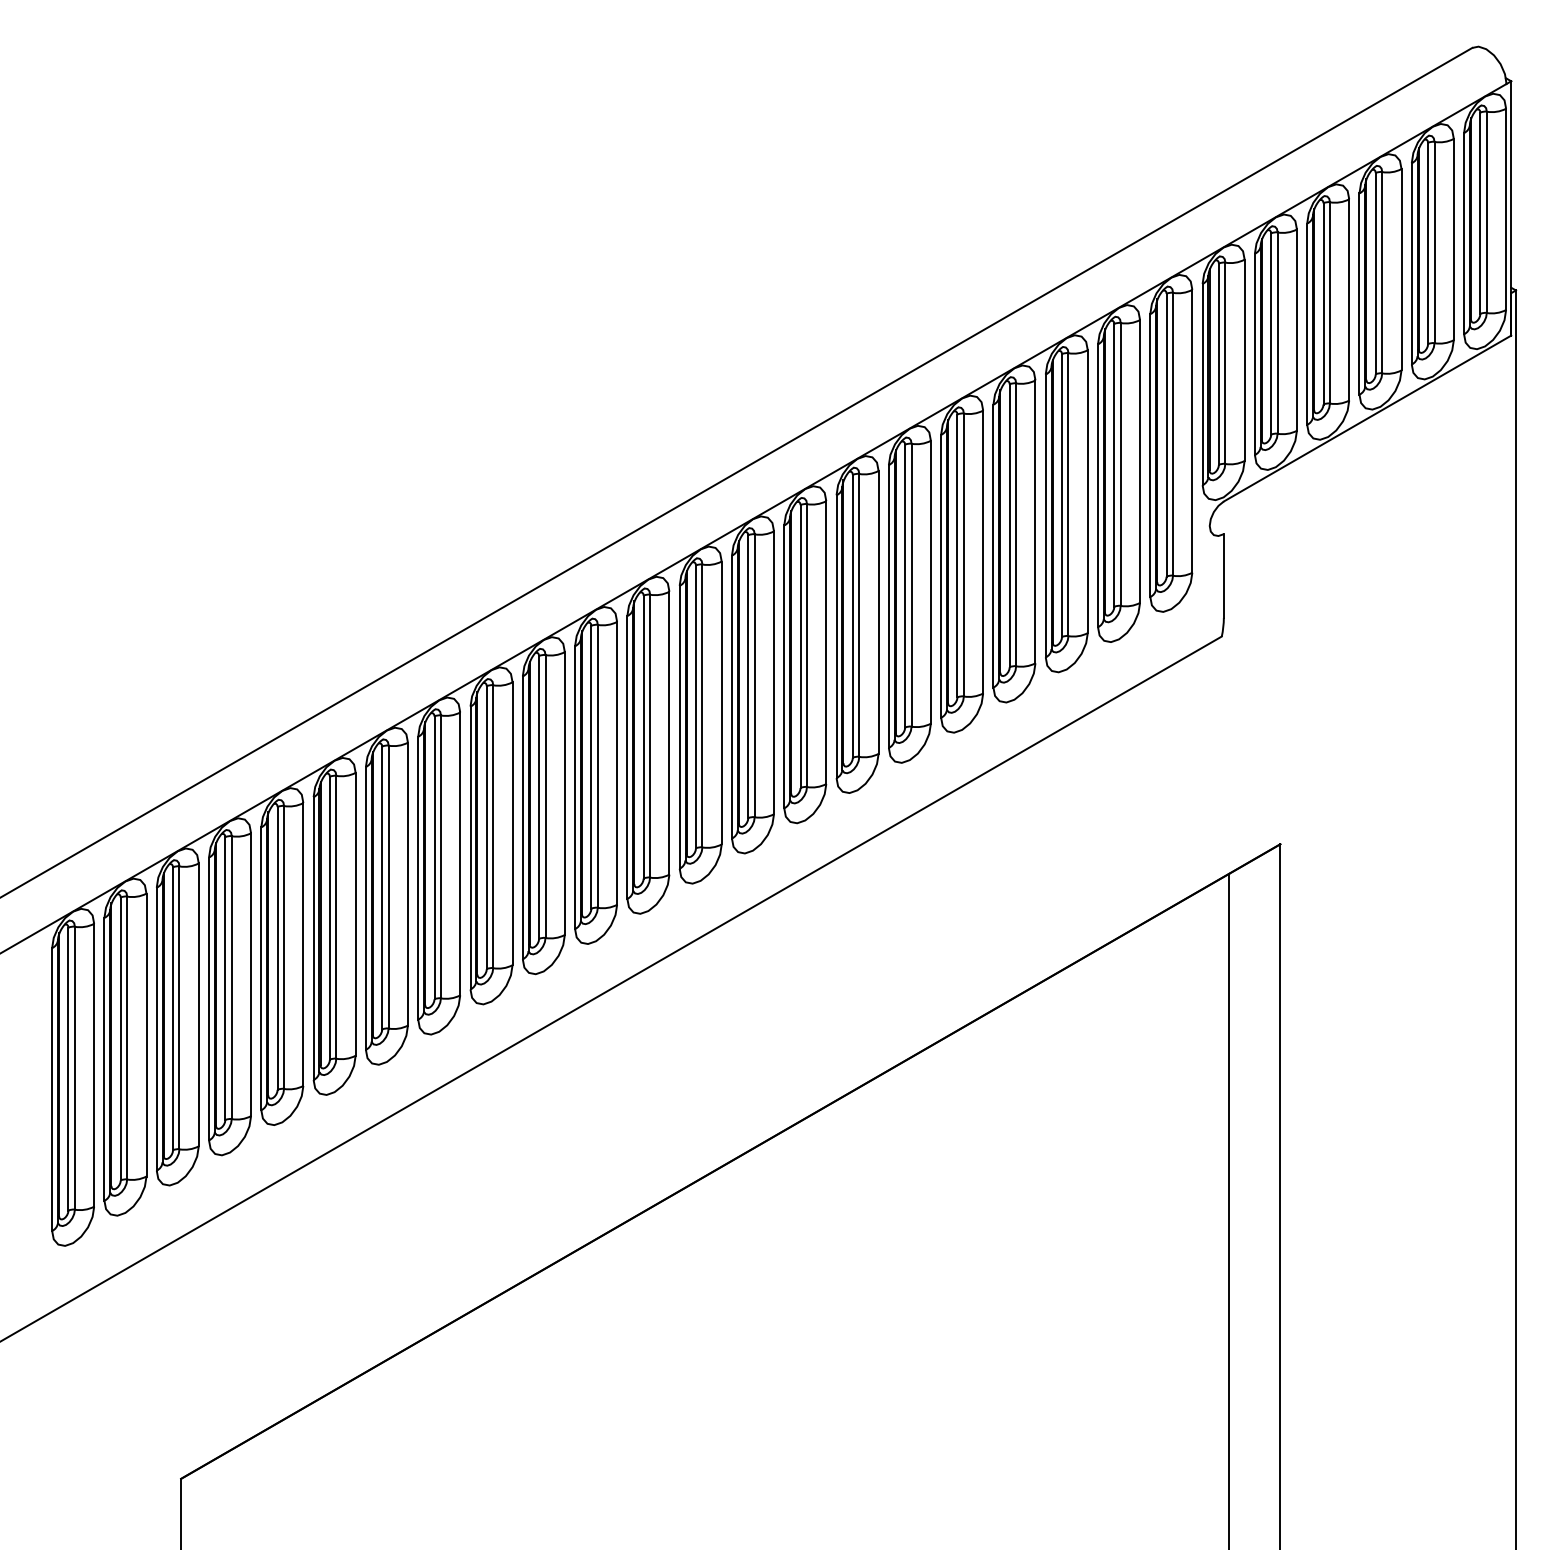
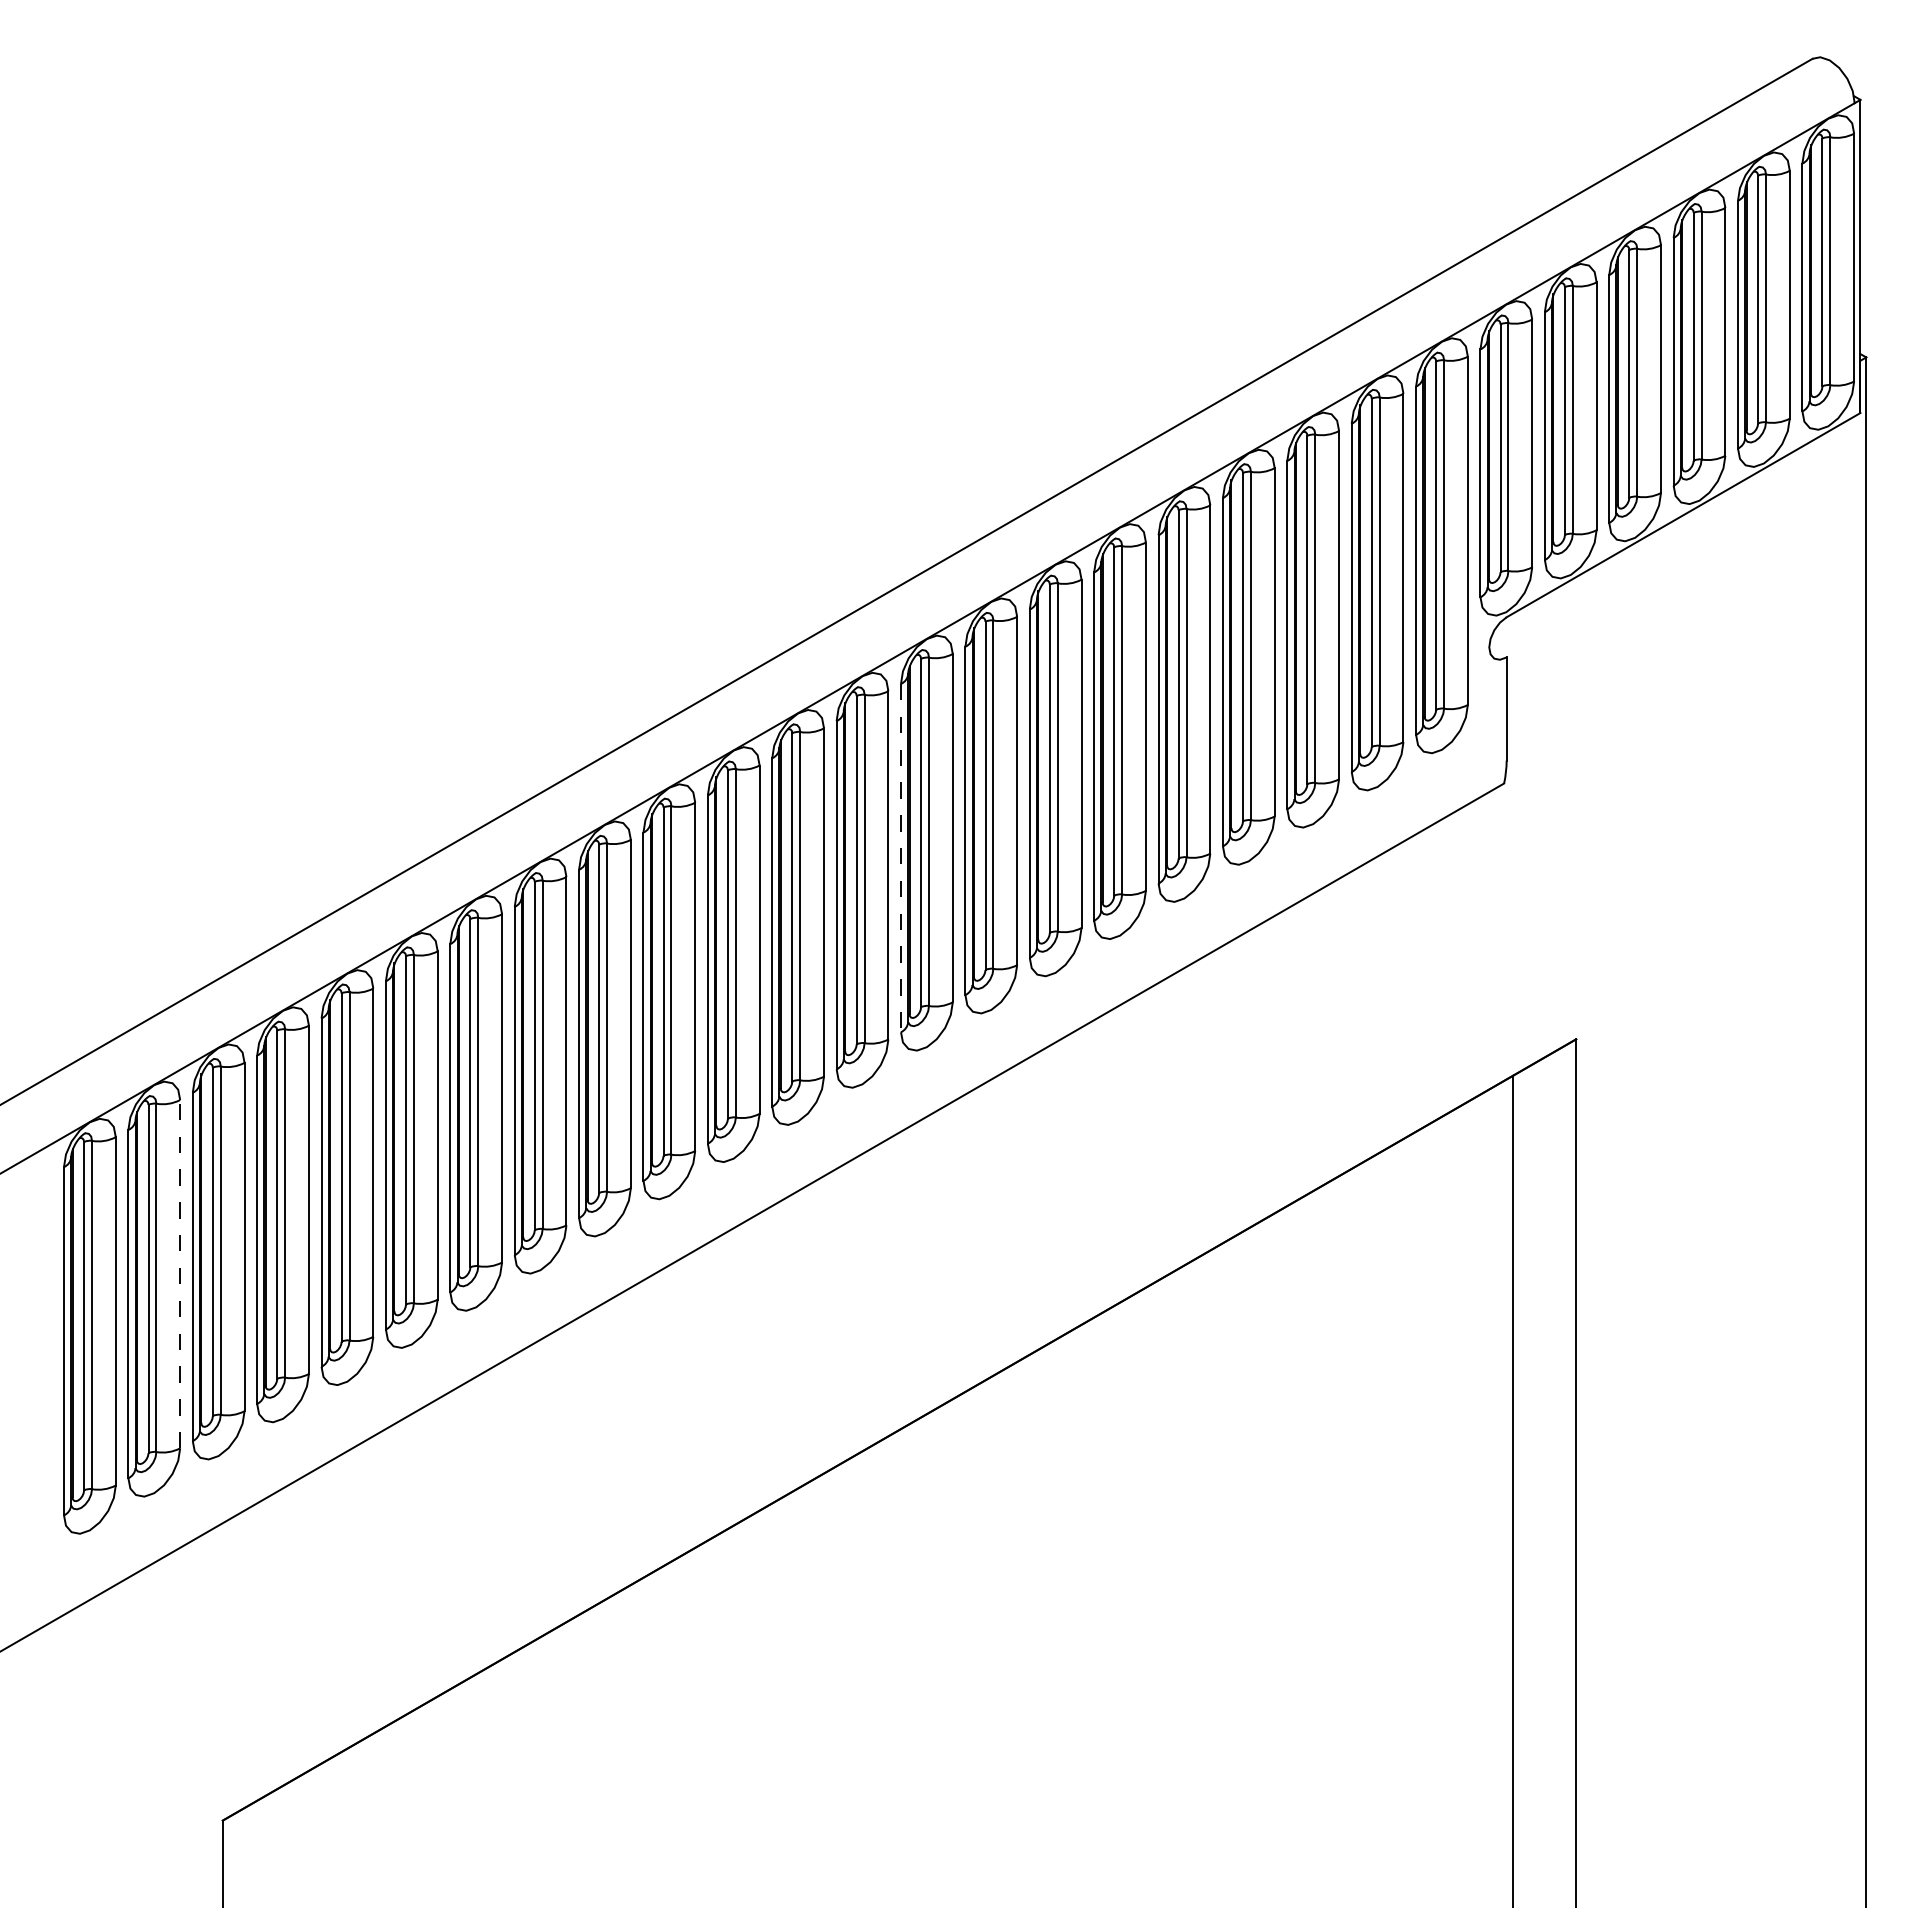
line: (732, 697) -> (901, 858), solid -> dashed
line: (146, 1034) -> (180, 1273), solid -> dashed

